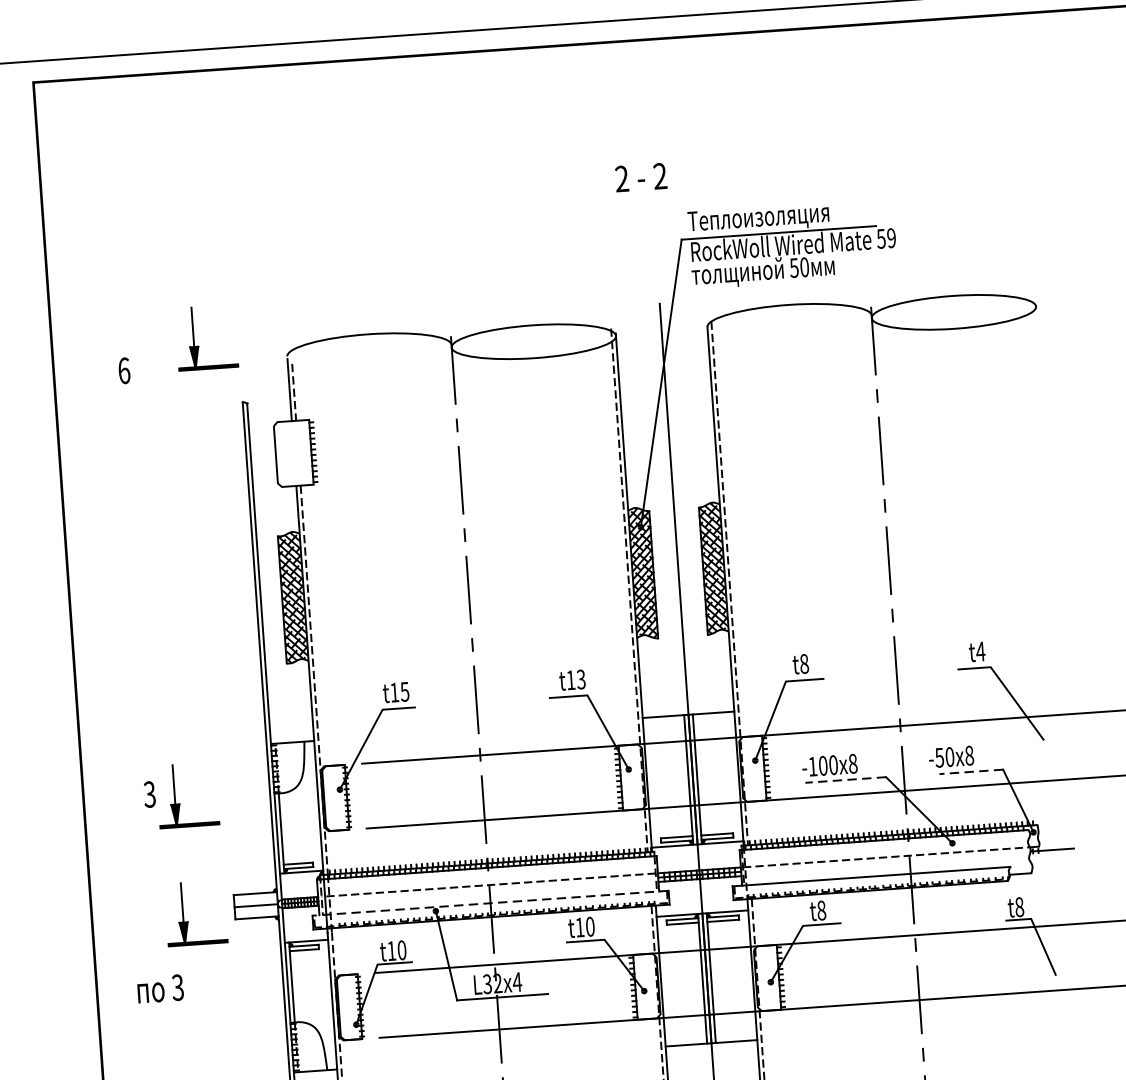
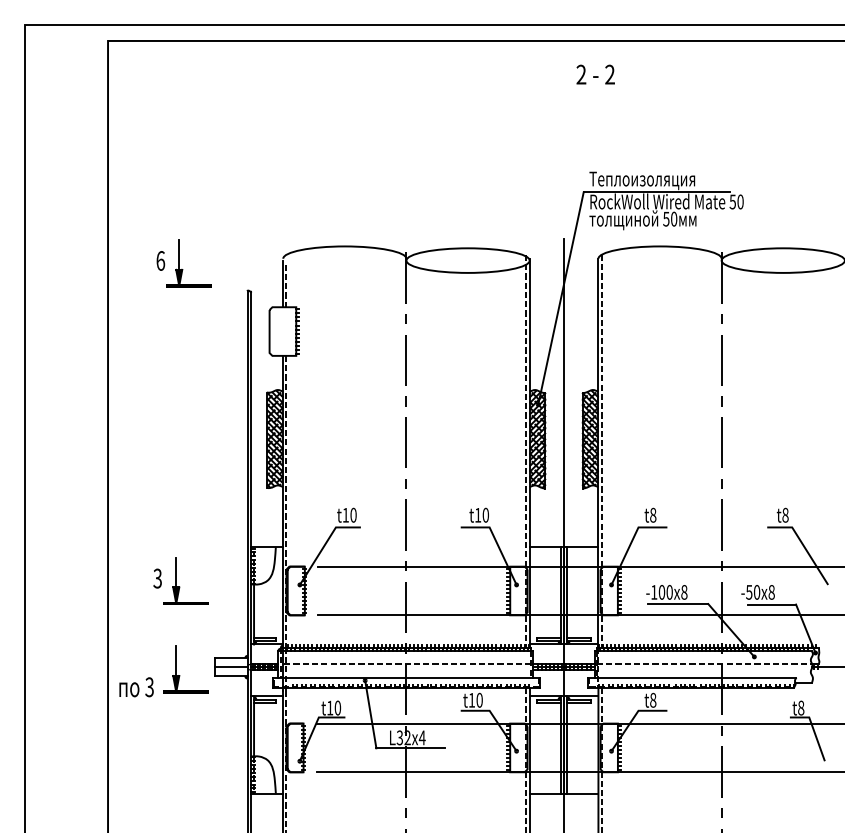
text: (640, 177) -> (595, 74), moved
text: (891, 237) -> (740, 201), 59 -> 50
part: (199, 346) -> (183, 269), moved
text: (980, 650) -> (785, 514), t4 -> t8
text: (580, 679) -> (485, 515), t13 -> t10
text: (404, 690) -> (353, 514), t15 -> t10
line: (971, 771) -> (772, 604), dashed -> solid
line: (845, 780) -> (677, 604), dashed -> solid
line: (490, 903) -> (406, 677), dashed -> solid
text: (160, 989) -> (136, 687), moved

